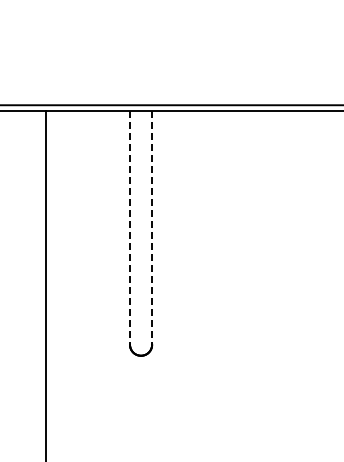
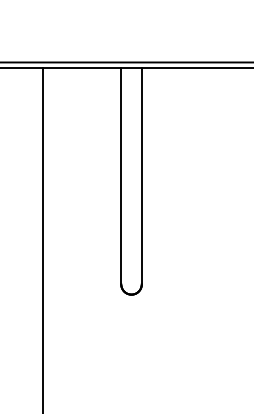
line: (130, 228) -> (121, 176), dashed -> solid
line: (152, 228) -> (142, 176), dashed -> solid

